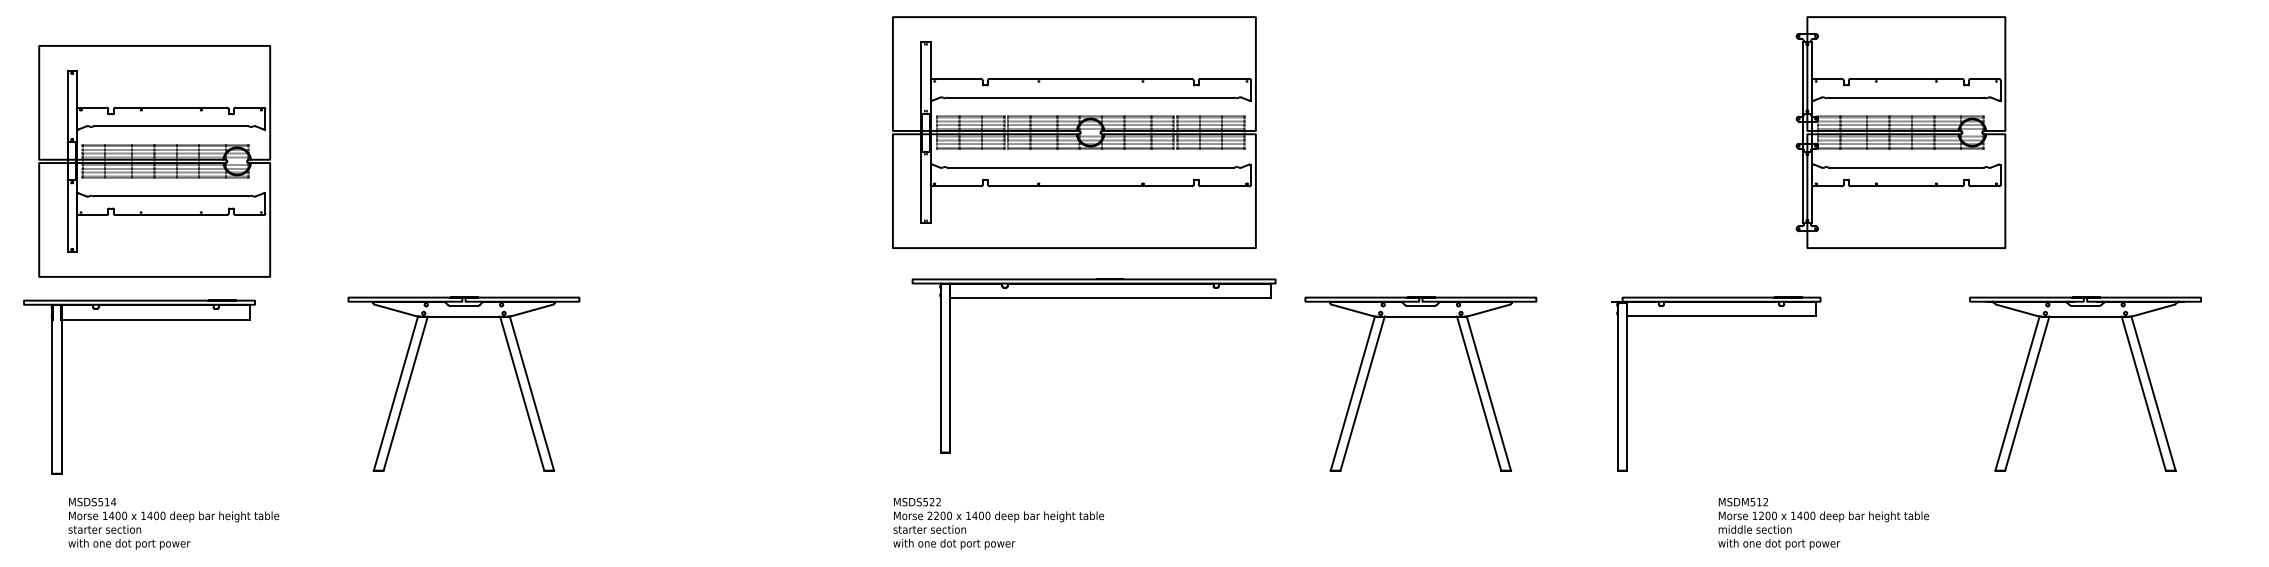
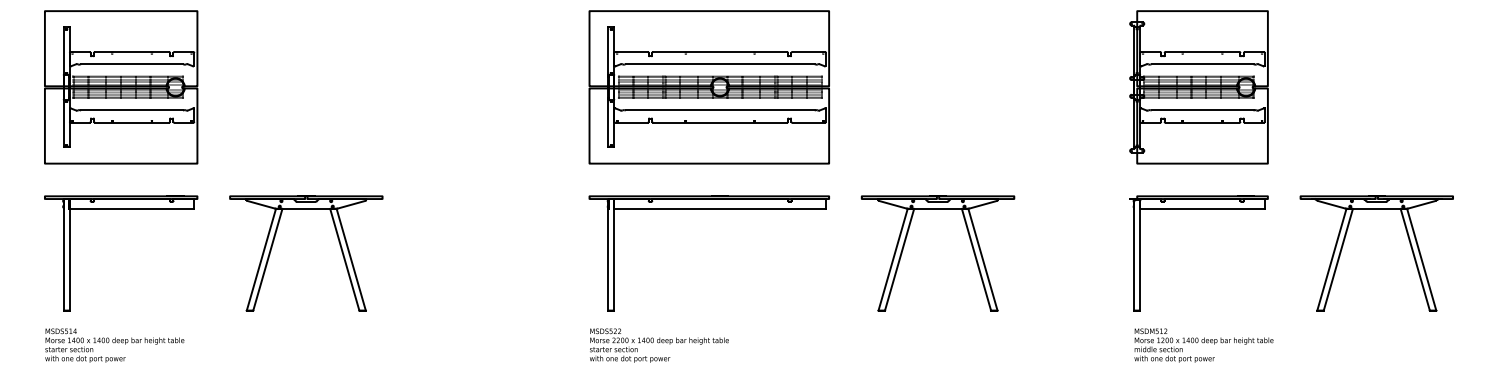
part: (1900, 132) -> (1198, 87), moved
part: (155, 161) -> (121, 87), moved
part: (1092, 299) -> (708, 209), moved
part: (1715, 317) -> (1198, 209), moved
part: (140, 320) -> (121, 209), moved

